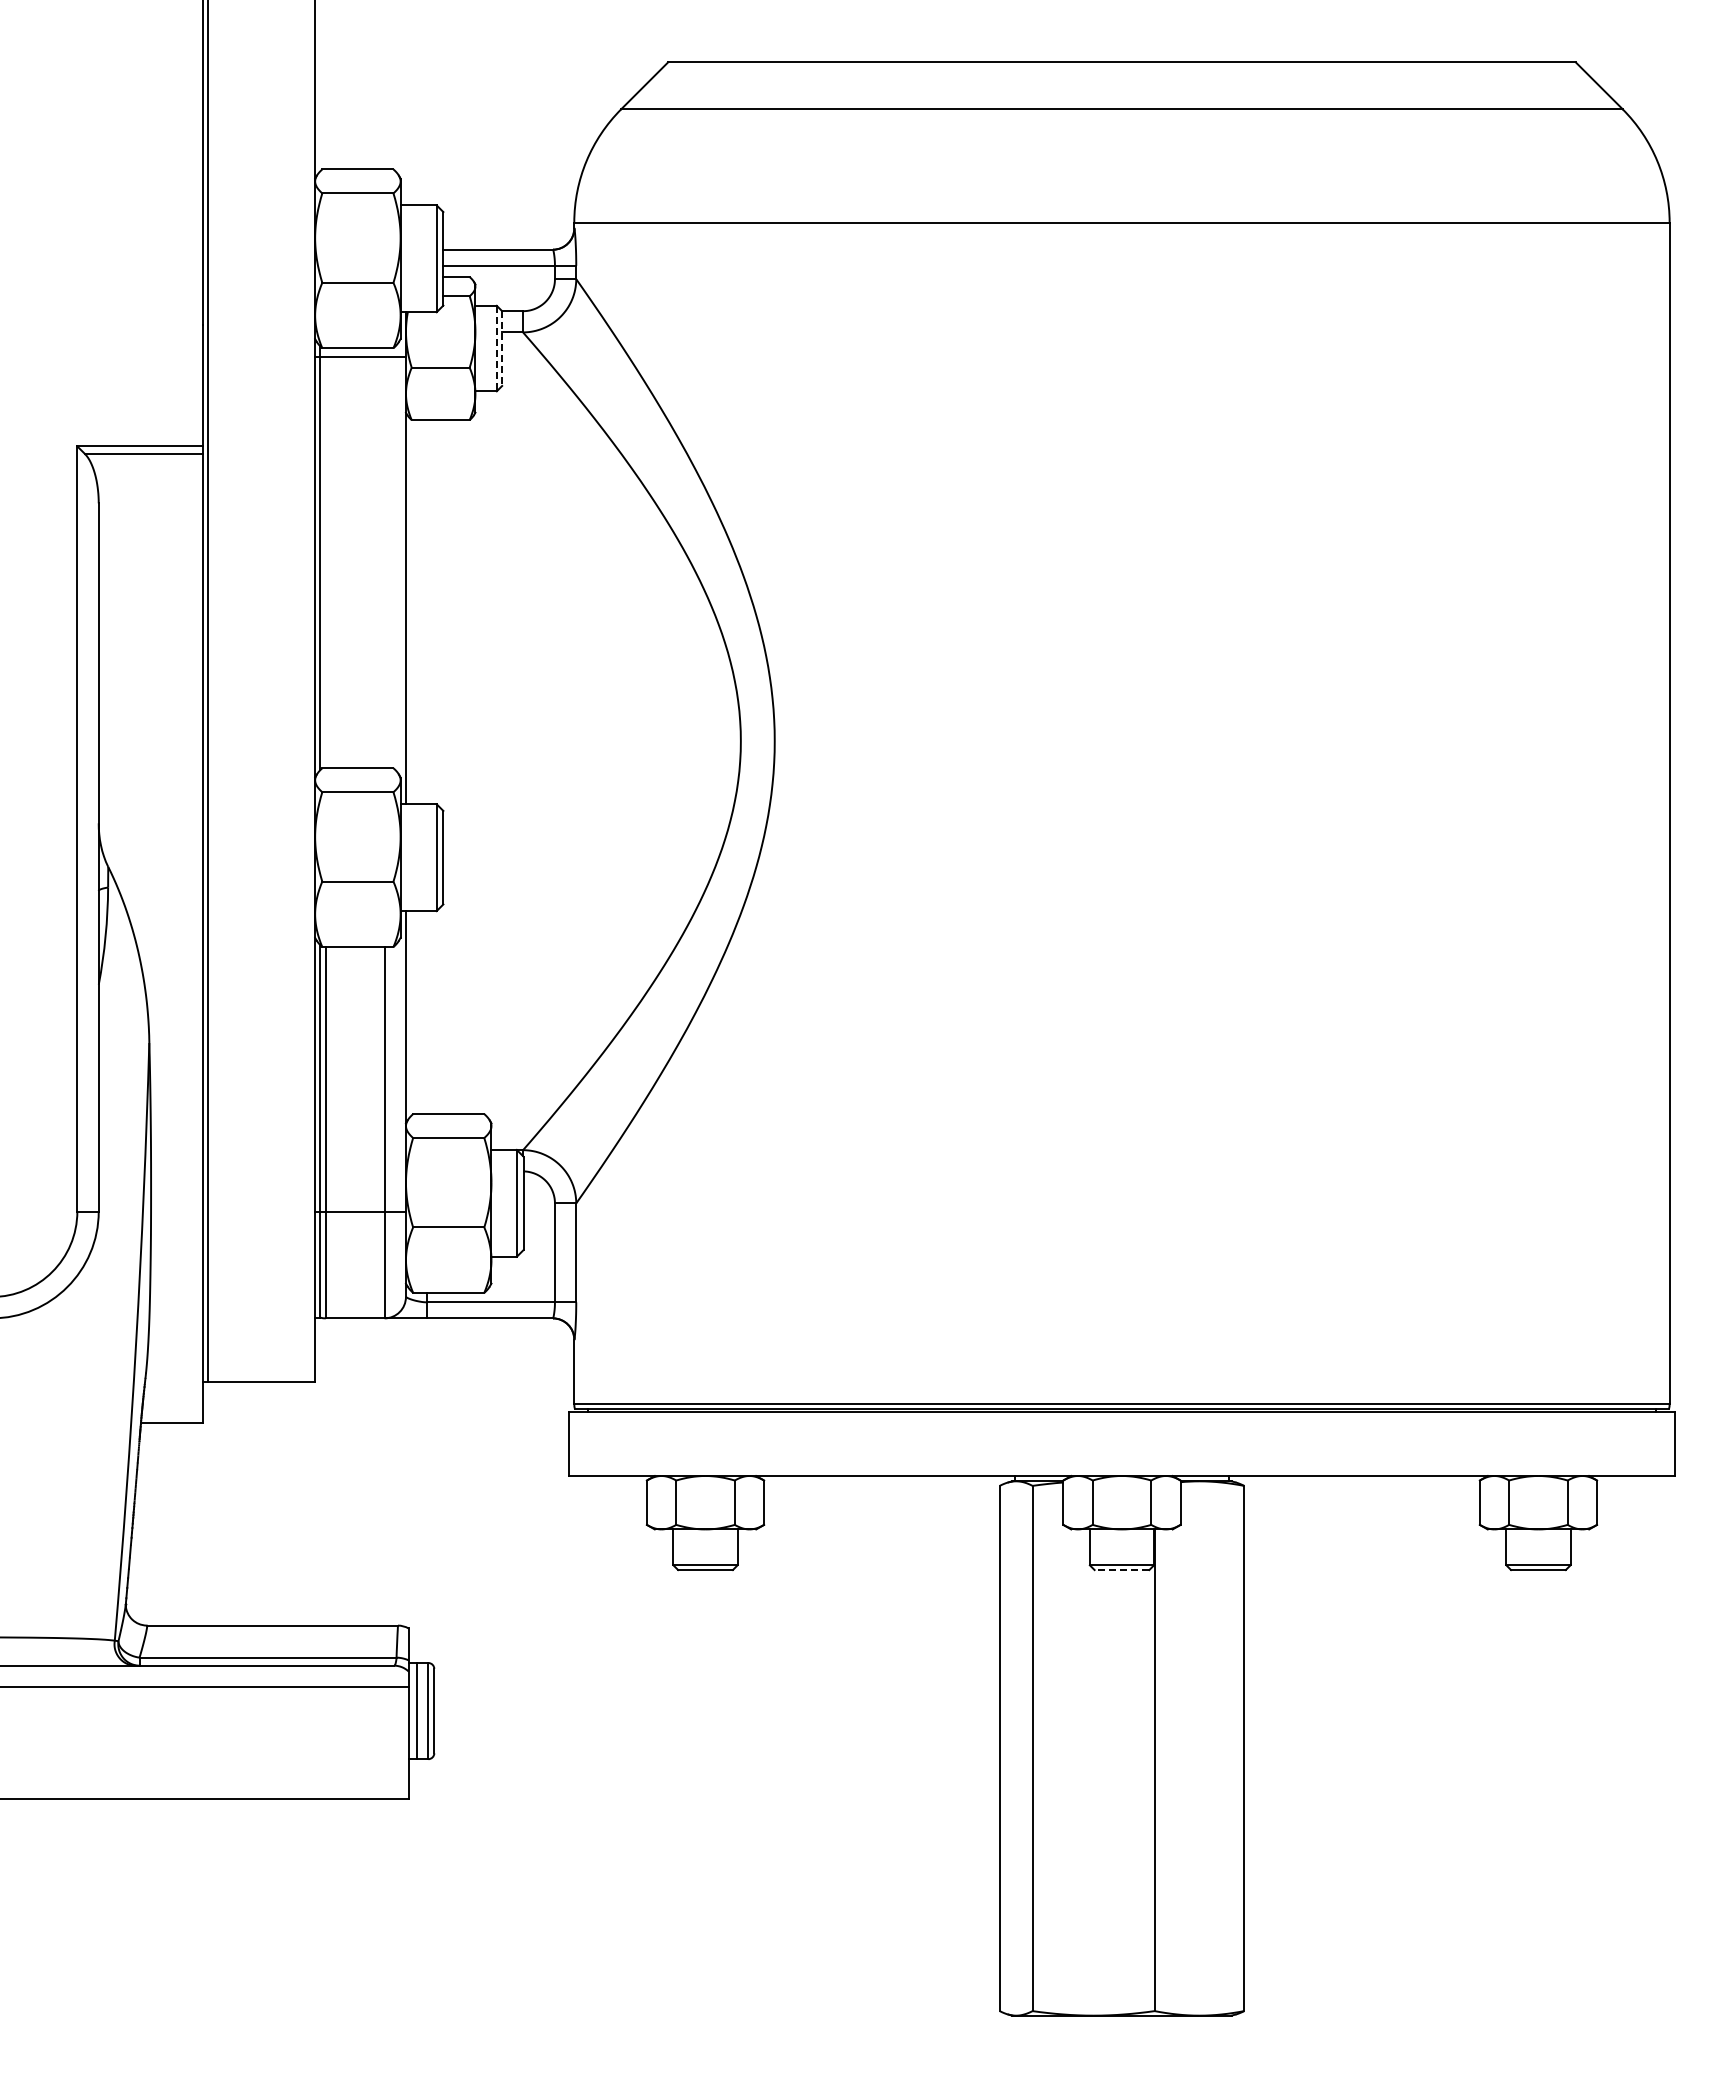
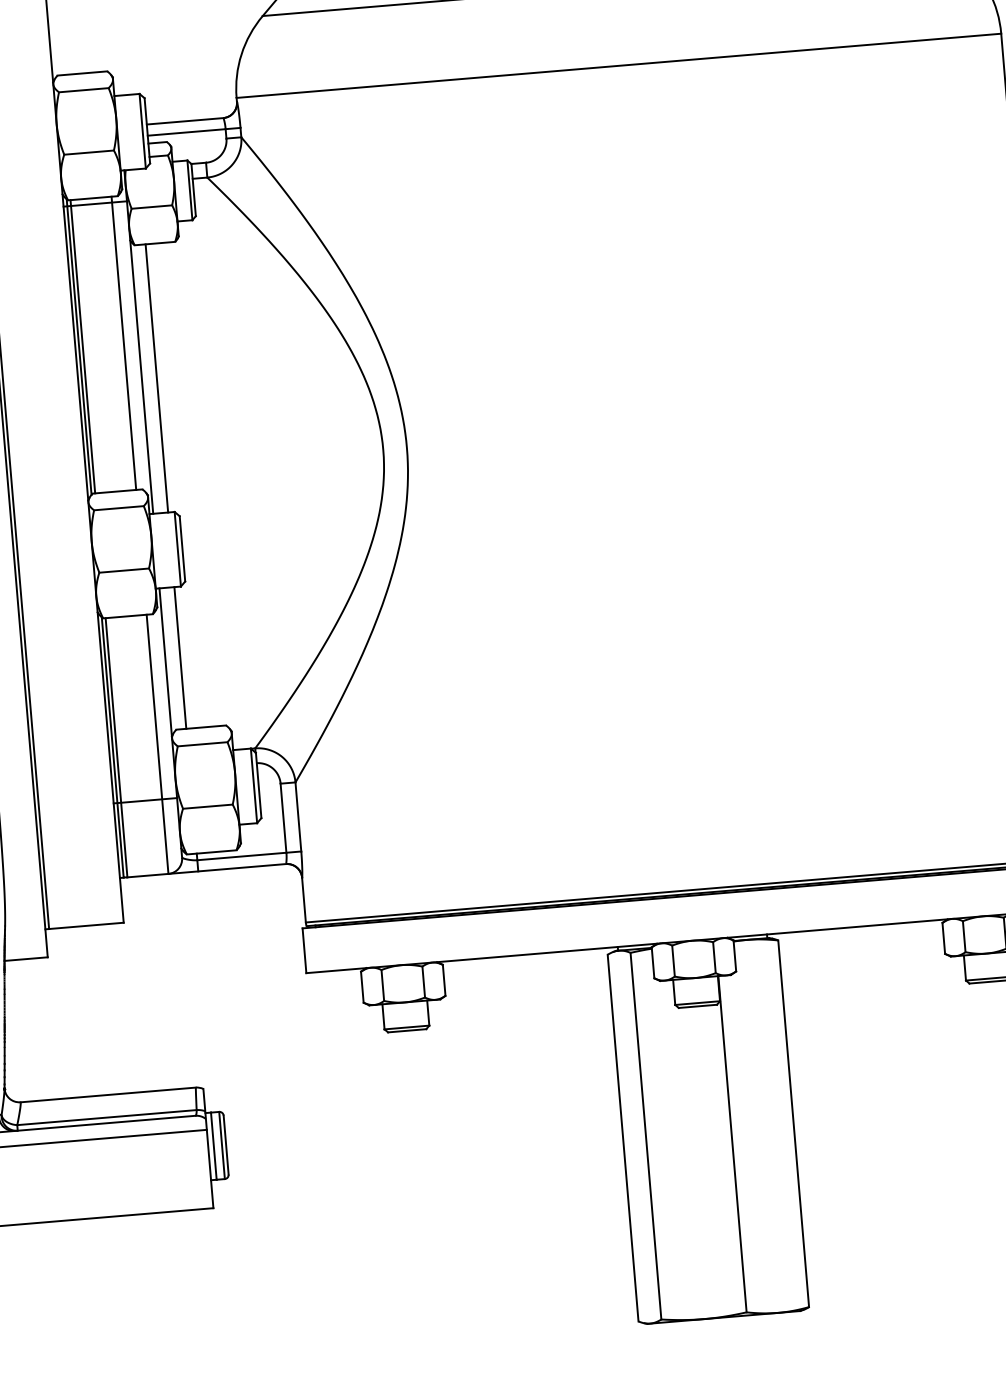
line: (496, 348) -> (189, 190), dashed -> solid
line: (502, 349) -> (193, 190), dashed -> solid
line: (325, 558) -> (82, 346), added
line: (384, 558) -> (123, 343), added
line: (427, 612) -> (157, 378), added
line: (427, 1012) -> (180, 657), added
line: (1121, 1570) -> (697, 1006), dashed -> solid

